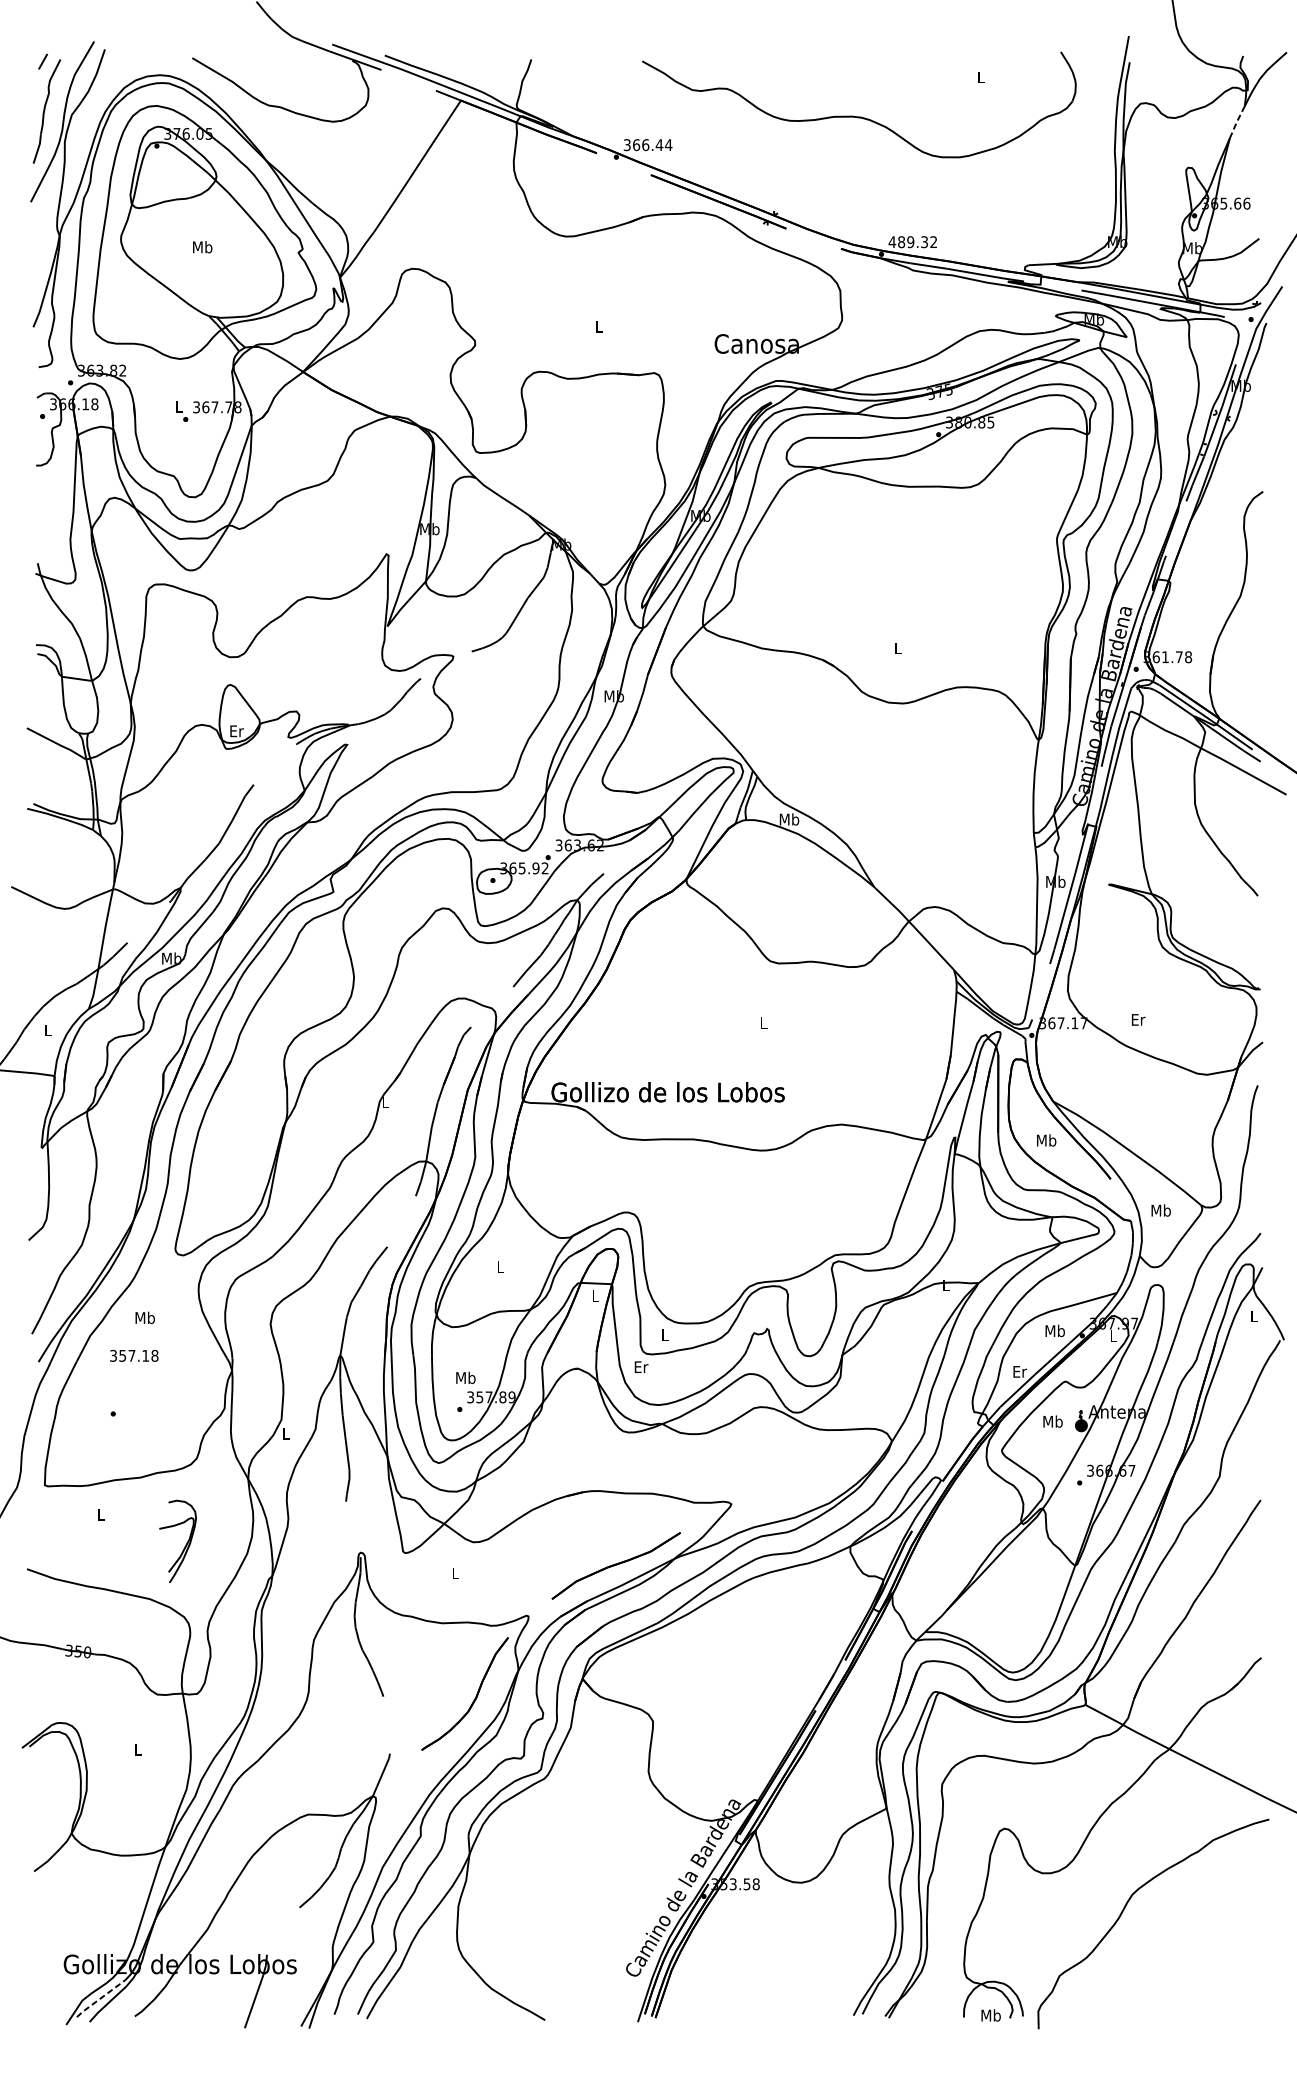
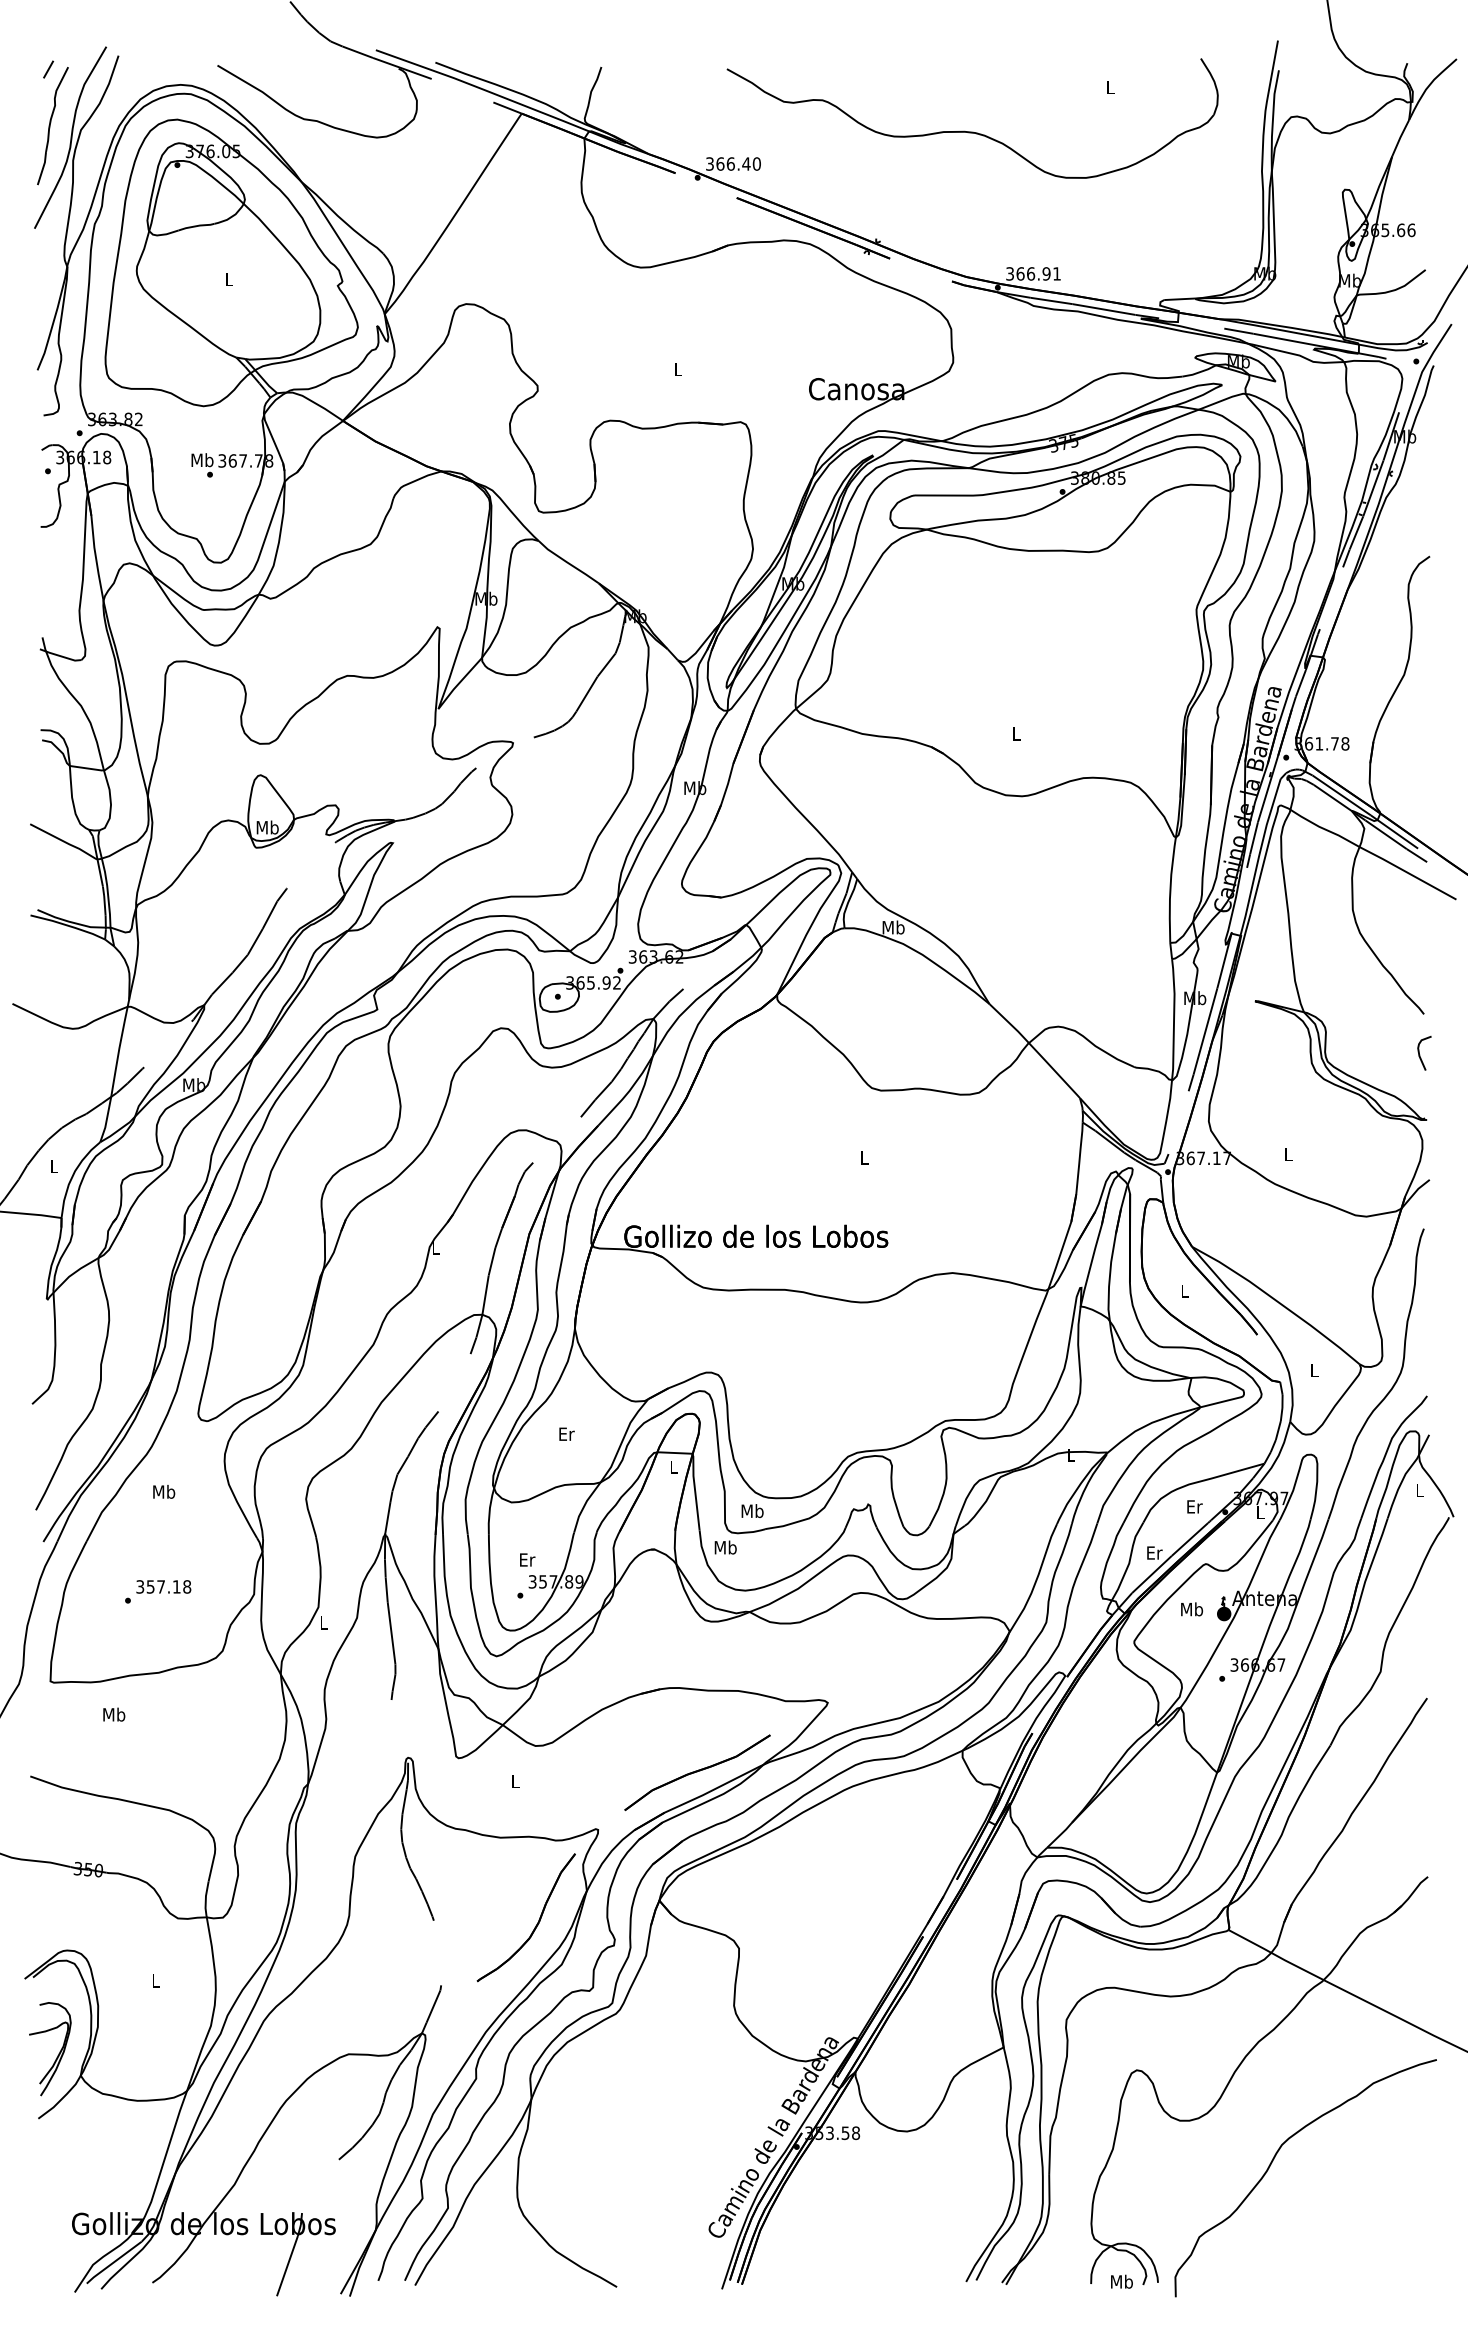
line: (1237, 121) -> (1400, 137), dashed -> solid
text: (668, 144) -> (756, 163), 366.44 -> 366.40
text: (912, 241) -> (1032, 273), 489.32 -> 366.91
text: (202, 247) -> (229, 279), Mb -> L
text: (179, 406) -> (202, 460), L -> Mb
text: (236, 731) -> (267, 827), Er -> Mb
curve: (1254, 931) -> (1420, 1054), added
text: (1138, 1019) -> (1288, 1154), Er -> L
text: (1046, 1140) -> (1184, 1290), Mb -> L
text: (1161, 1210) -> (1314, 1370), Mb -> L
text: (500, 1266) -> (566, 1433), L -> Er
text: (1055, 1330) -> (1194, 1506), Mb -> Er
text: (664, 1335) -> (752, 1511), L -> Mb
text: (134, 1355) -> (163, 1586), moved
text: (640, 1366) -> (725, 1547), Er -> Mb
text: (466, 1377) -> (527, 1559), Mb -> Er
text: (101, 1514) -> (114, 1714), L -> Mb
part: (185, 1545) -> (58, 2053), moved
line: (100, 1998) -> (113, 2262), dashed -> solid

